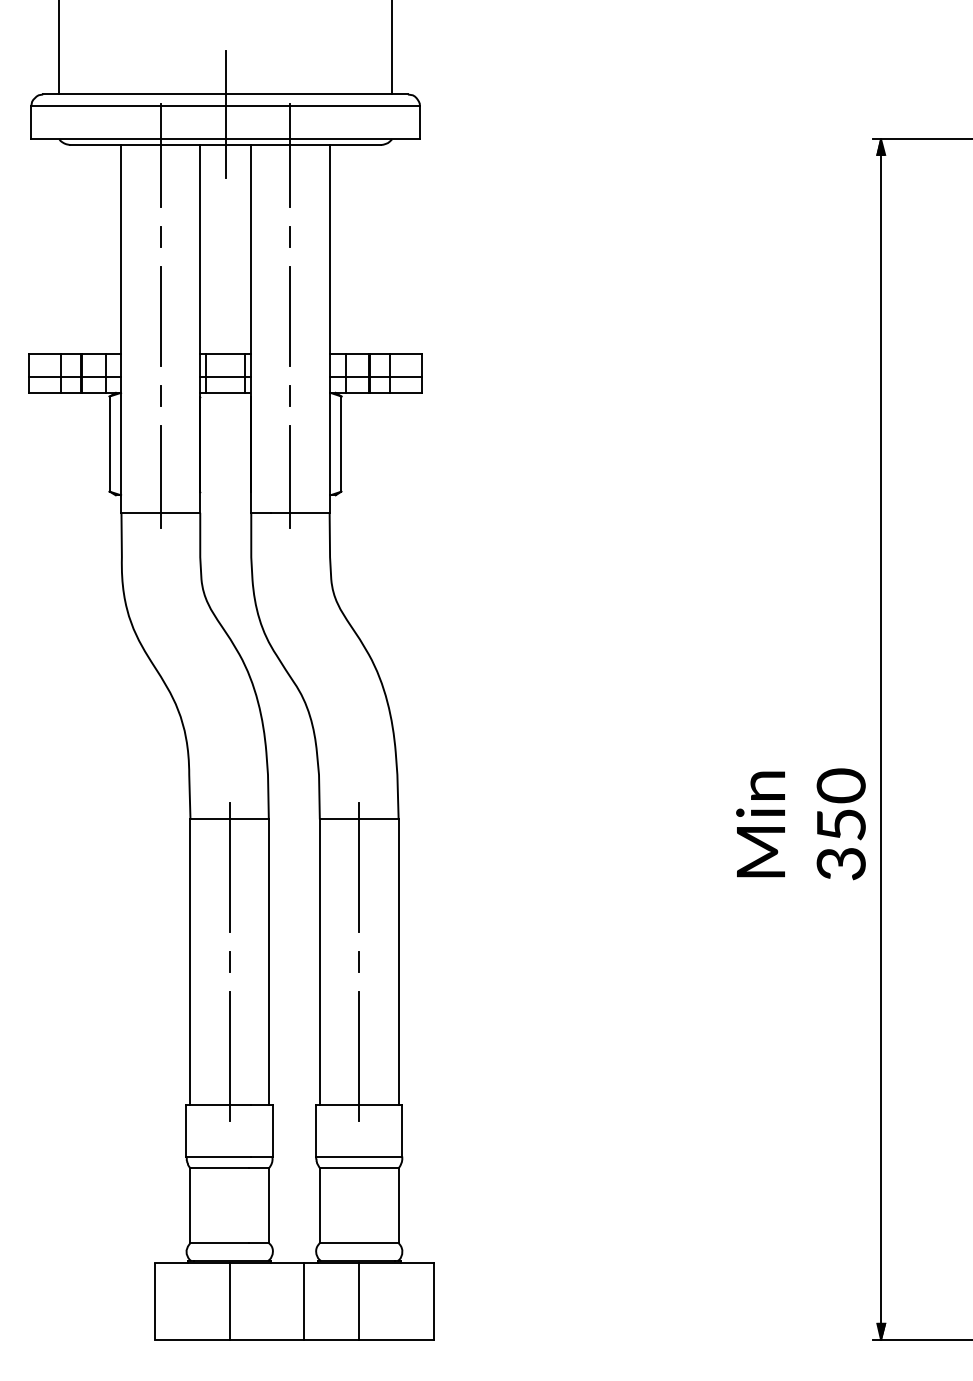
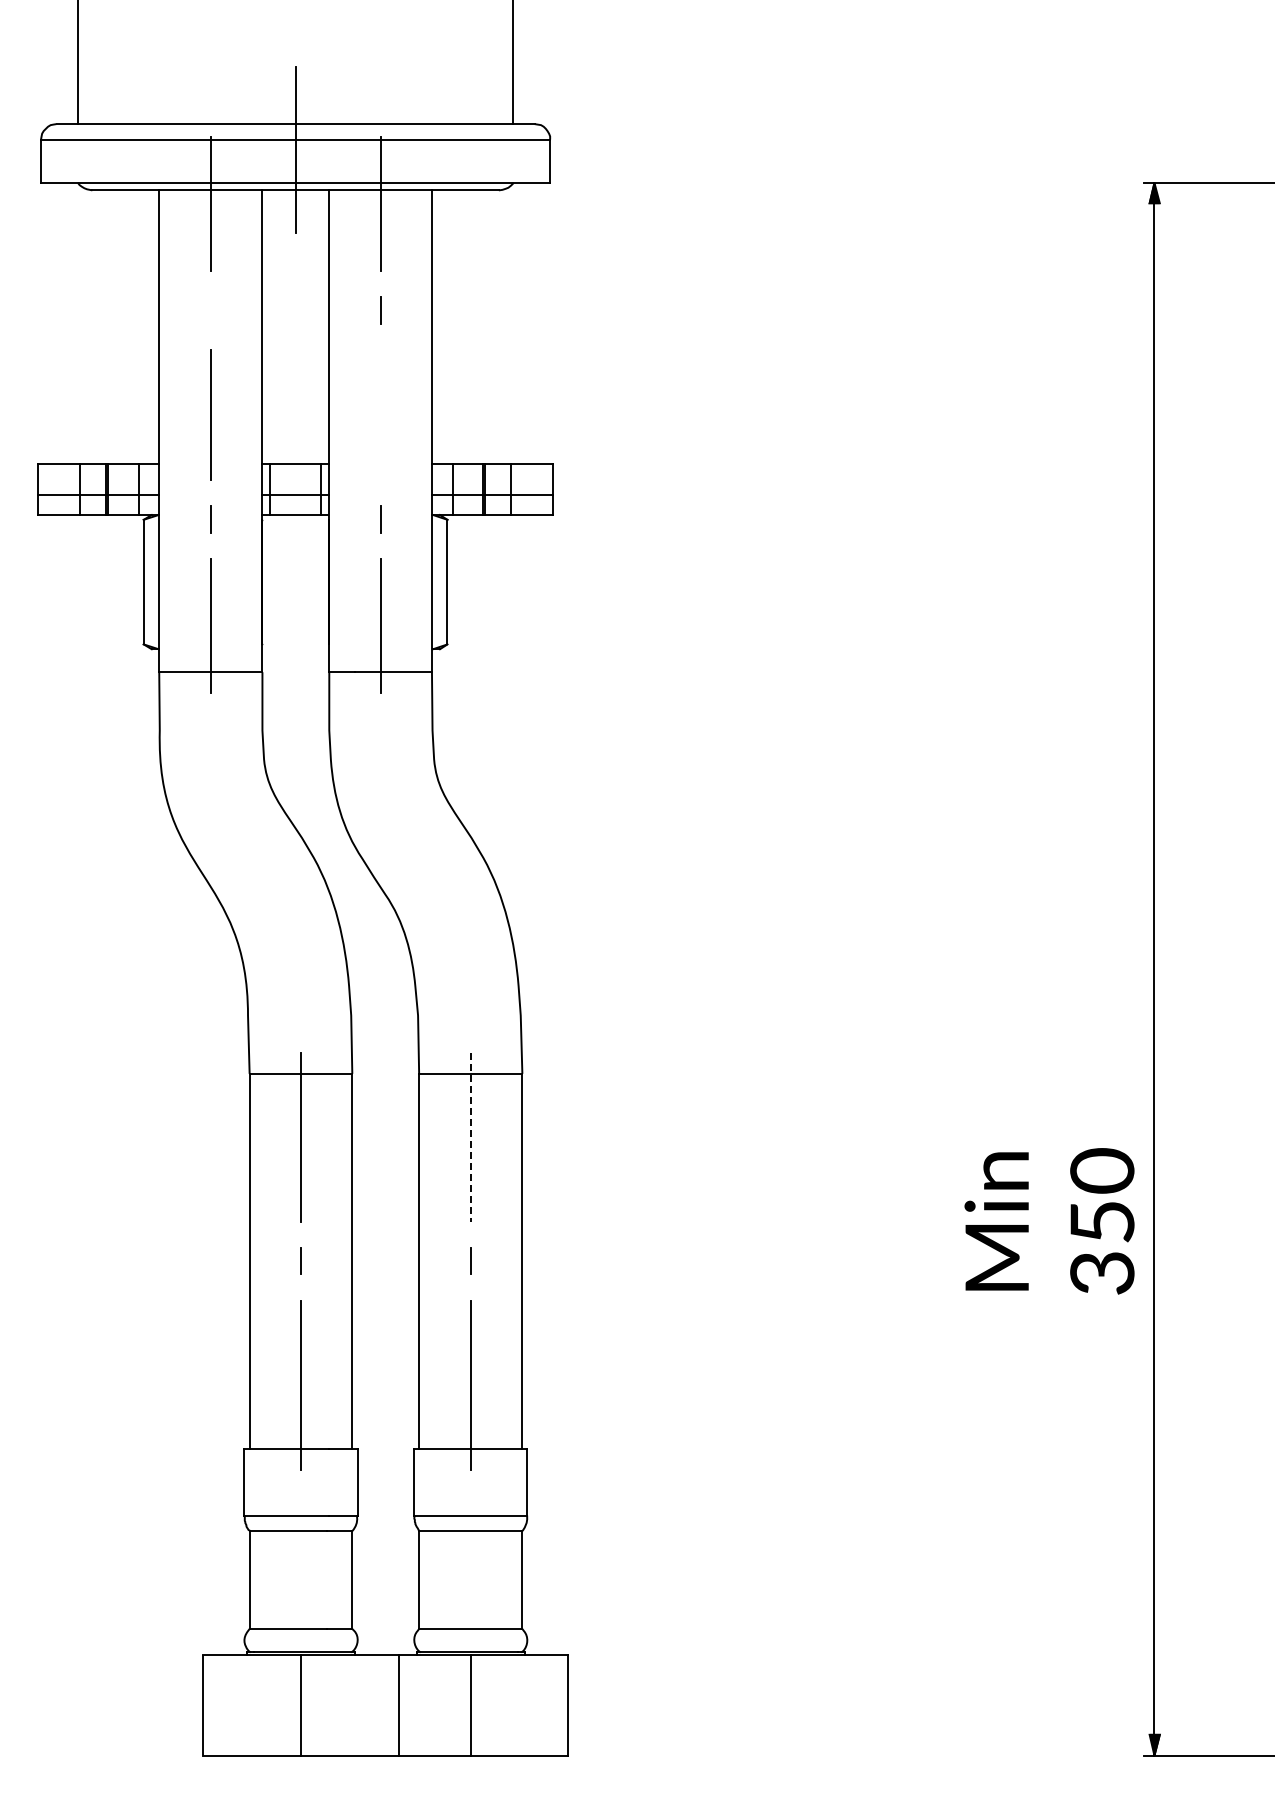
line: (161, 236) -> (211, 310), removed
line: (290, 316) -> (380, 414), removed
text: (800, 824) -> (1049, 1221), moved
line: (359, 867) -> (471, 1137), solid -> dashed

